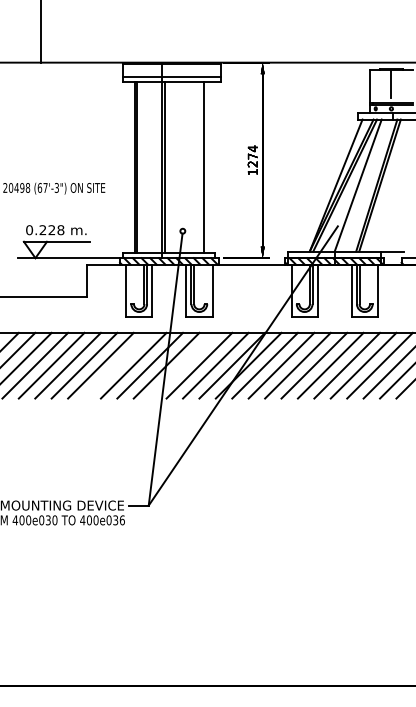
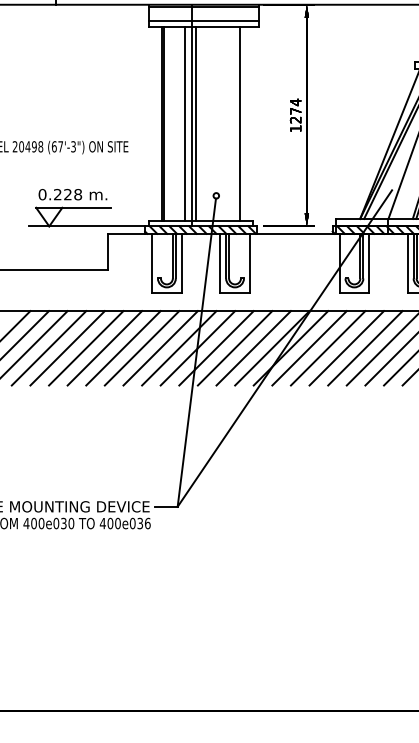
line: (154, 167) -> (184, 123), added
line: (117, 365) -> (142, 348), added
line: (182, 365) -> (215, 348), added

